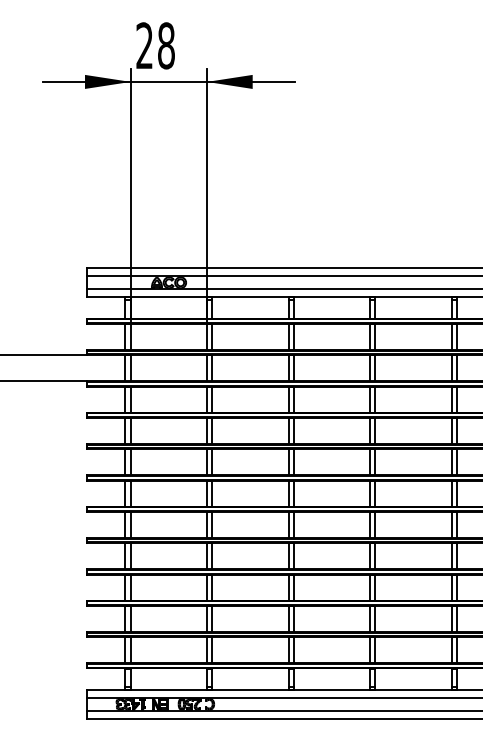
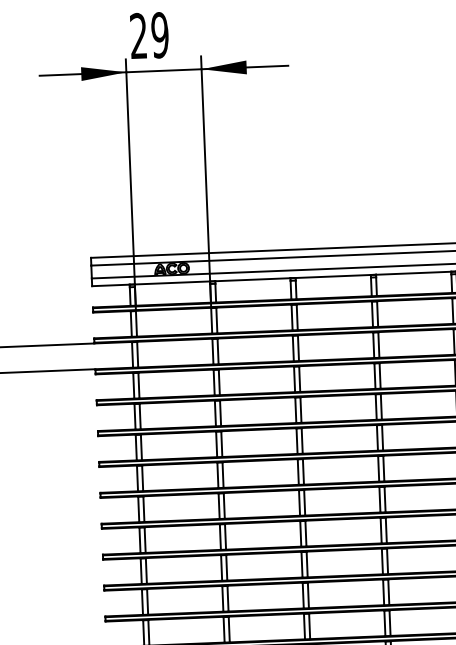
text: (165, 45) -> (159, 34), 28 -> 29

